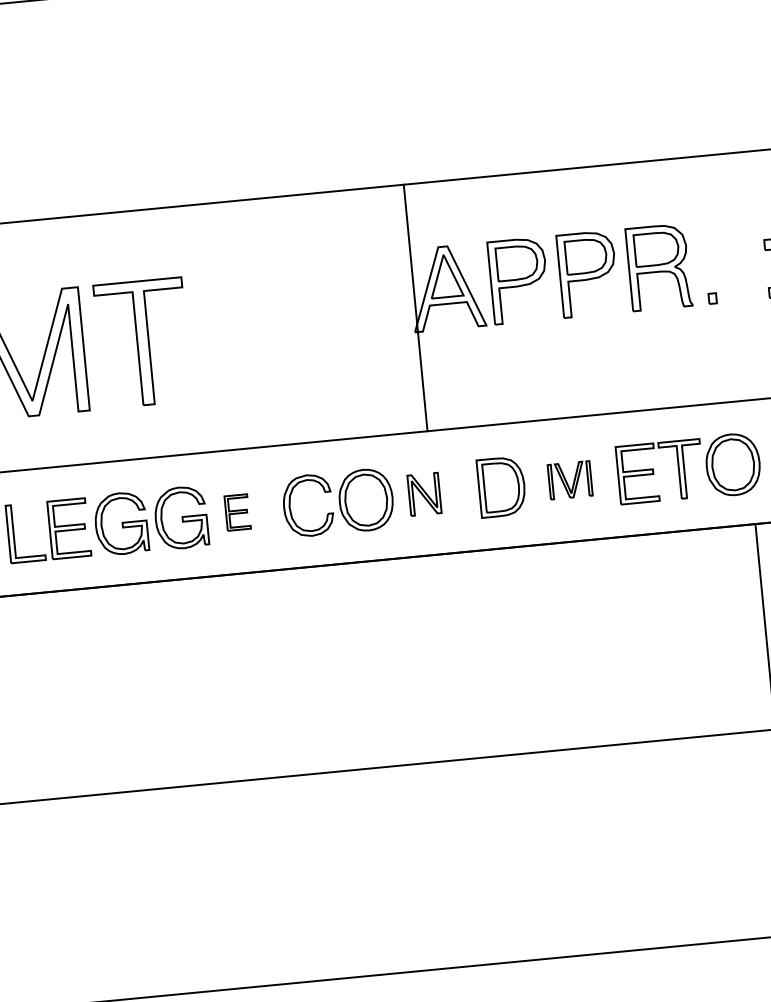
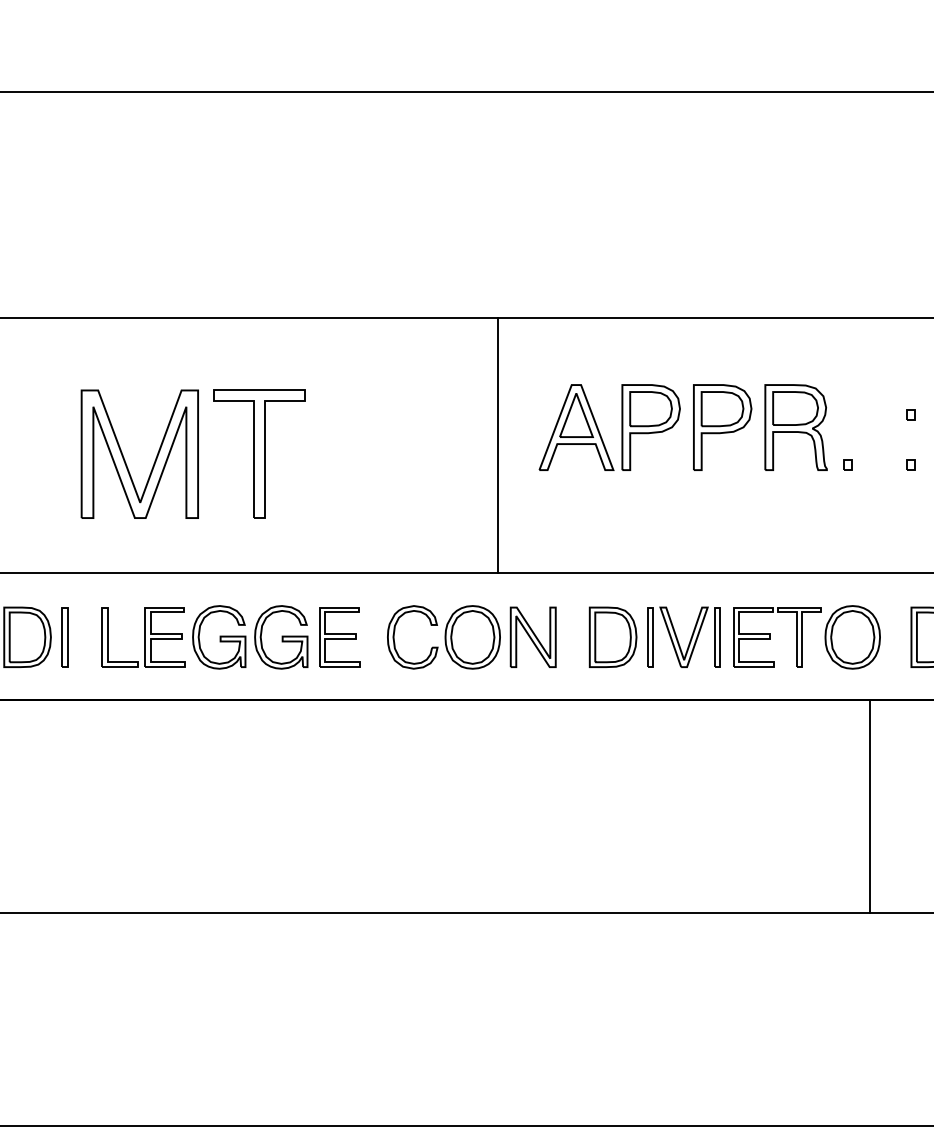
line: (415, 307) -> (497, 444), moved
part: (569, 479) -> (683, 636), size x1.67
part: (423, 493) -> (532, 636), size x1.43
part: (237, 512) -> (339, 637), size x1.67

